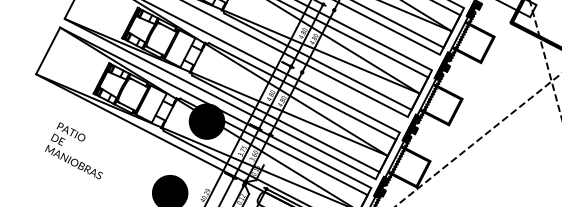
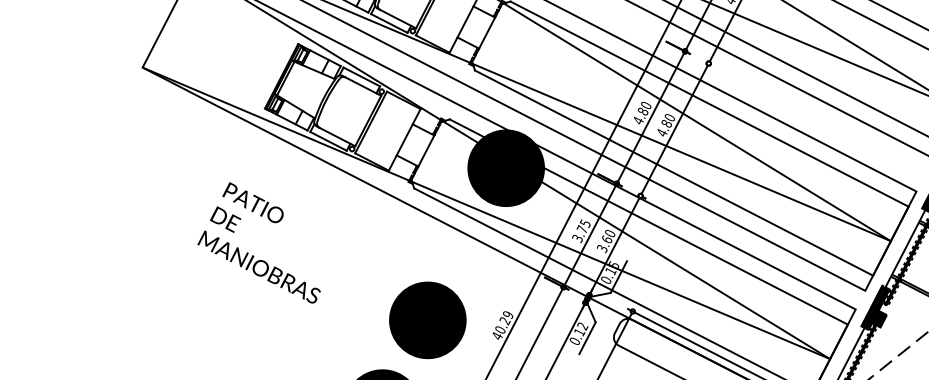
text: (73, 150) -> (258, 242), moved

